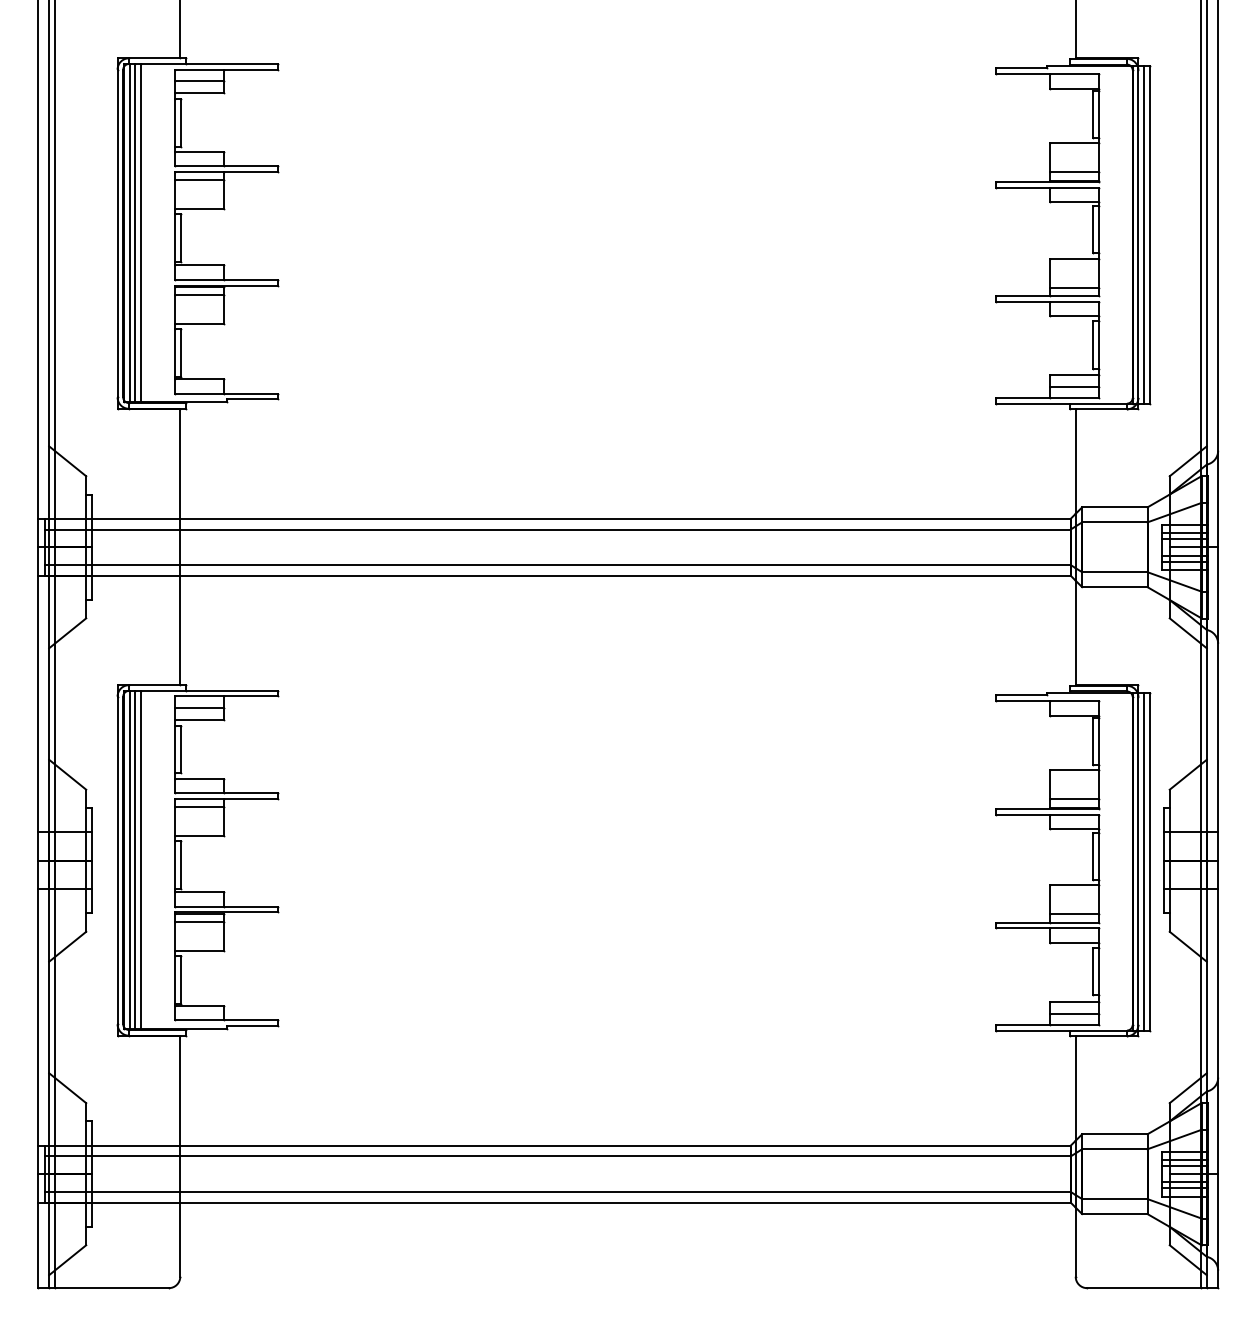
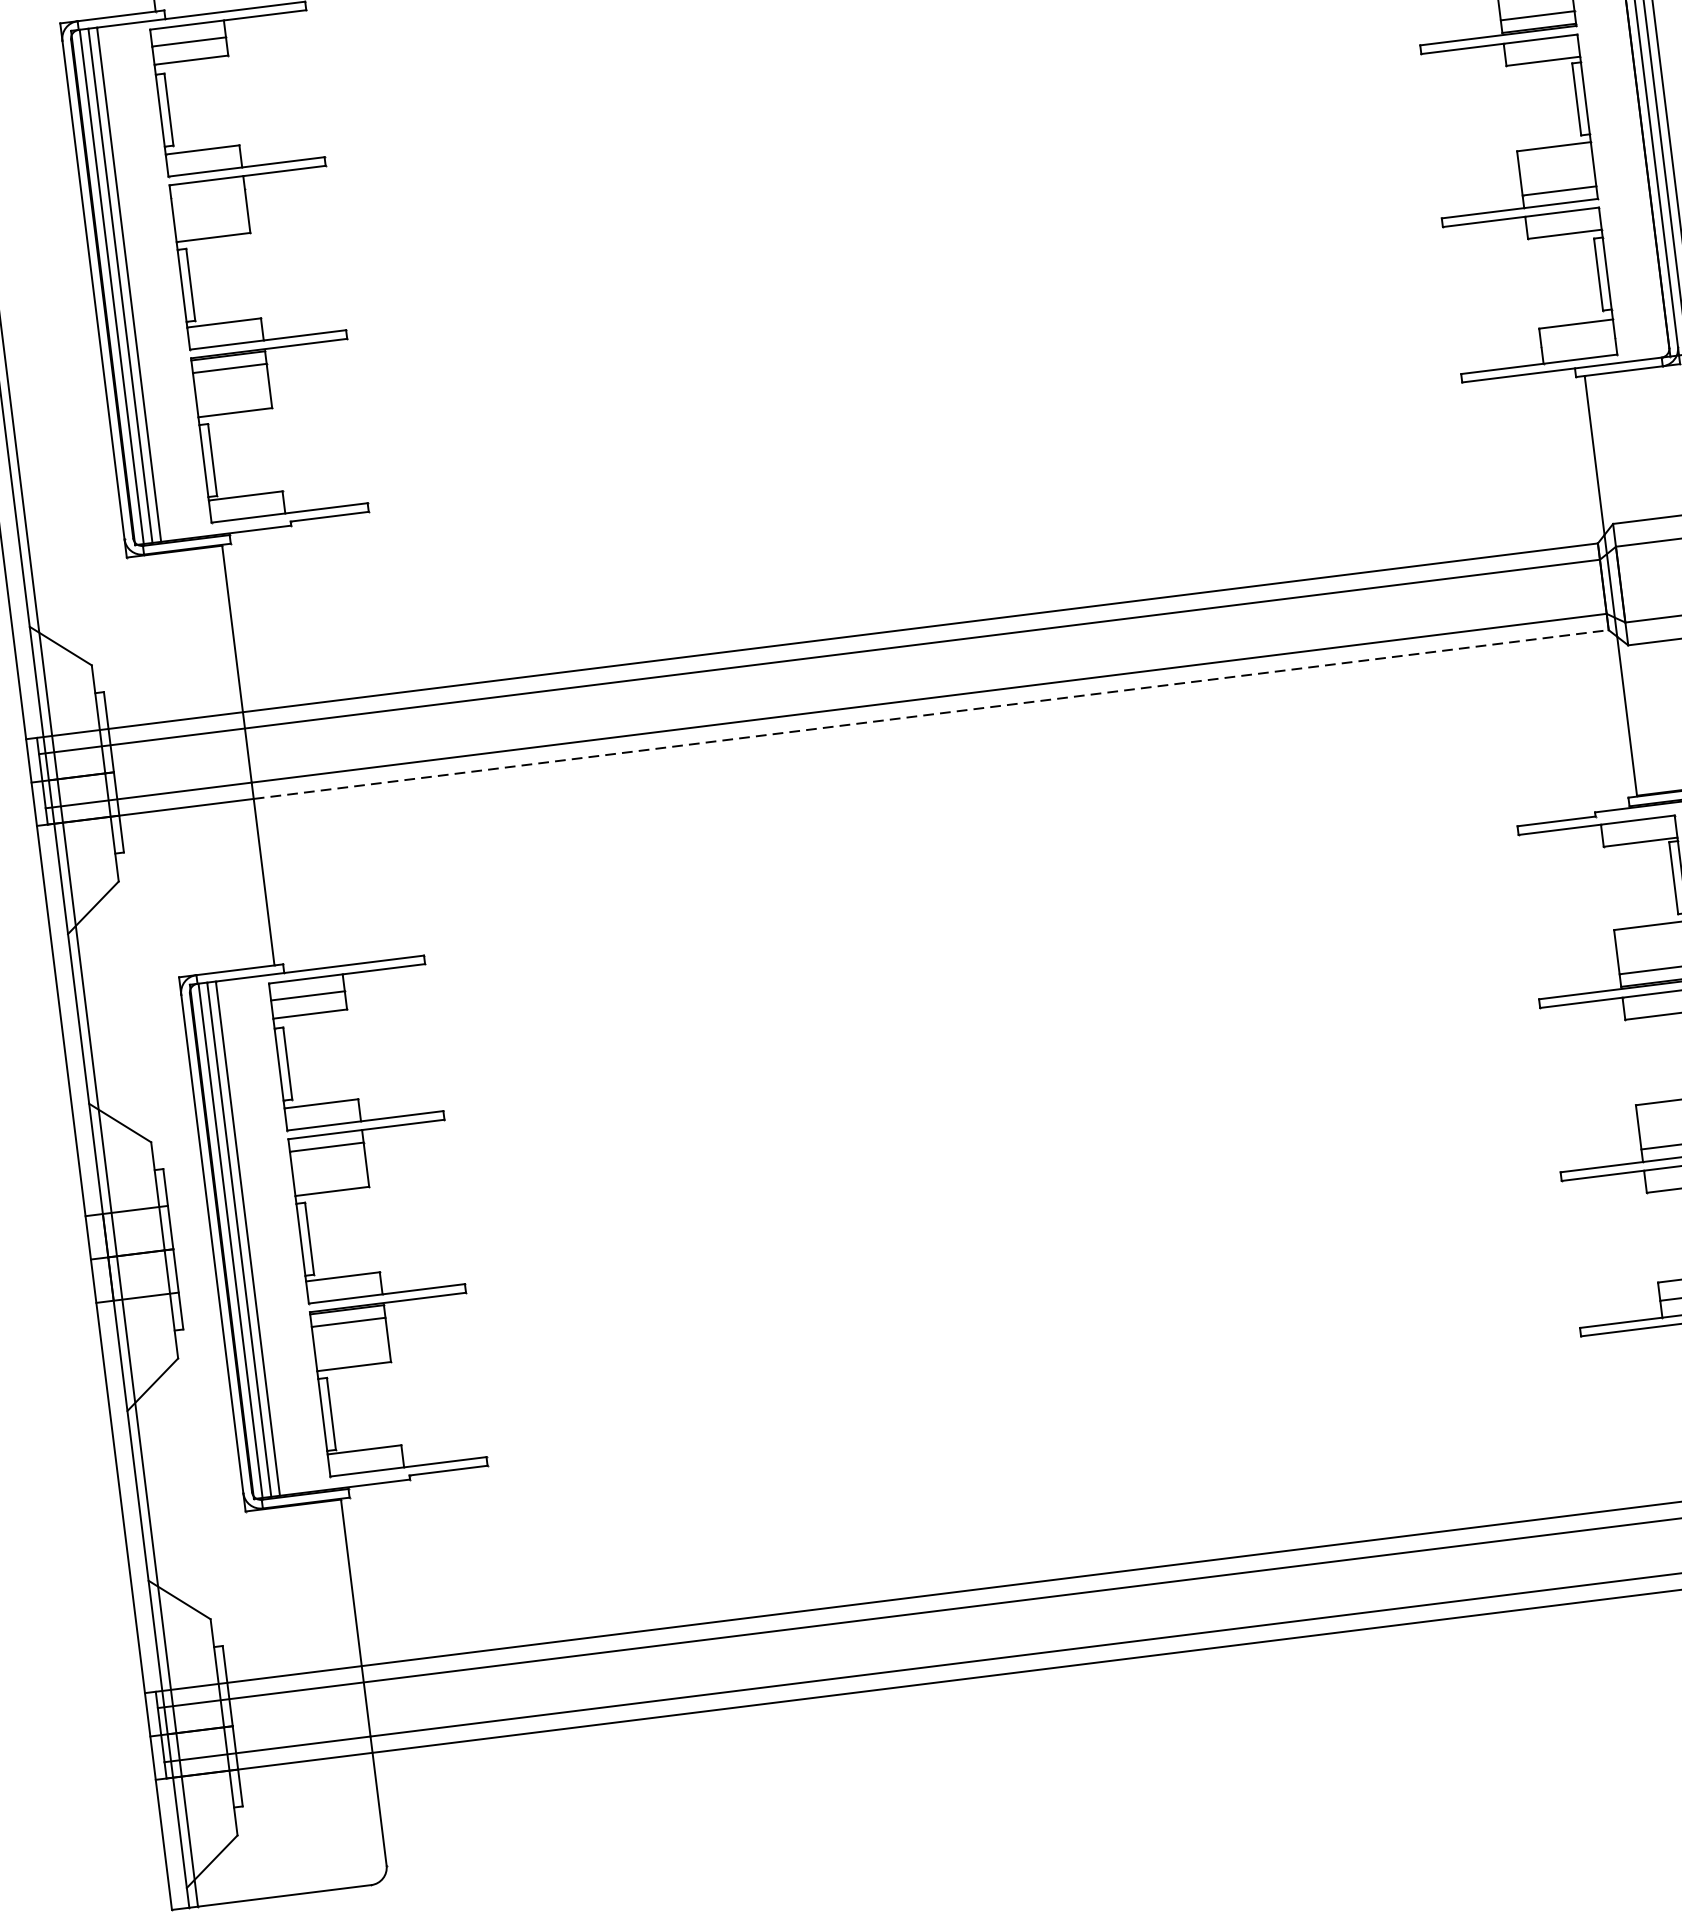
line: (199, 180) -> (208, 193), removed
line: (1074, 387) -> (1578, 342), removed
line: (626, 575) -> (932, 713), solid -> dashed

